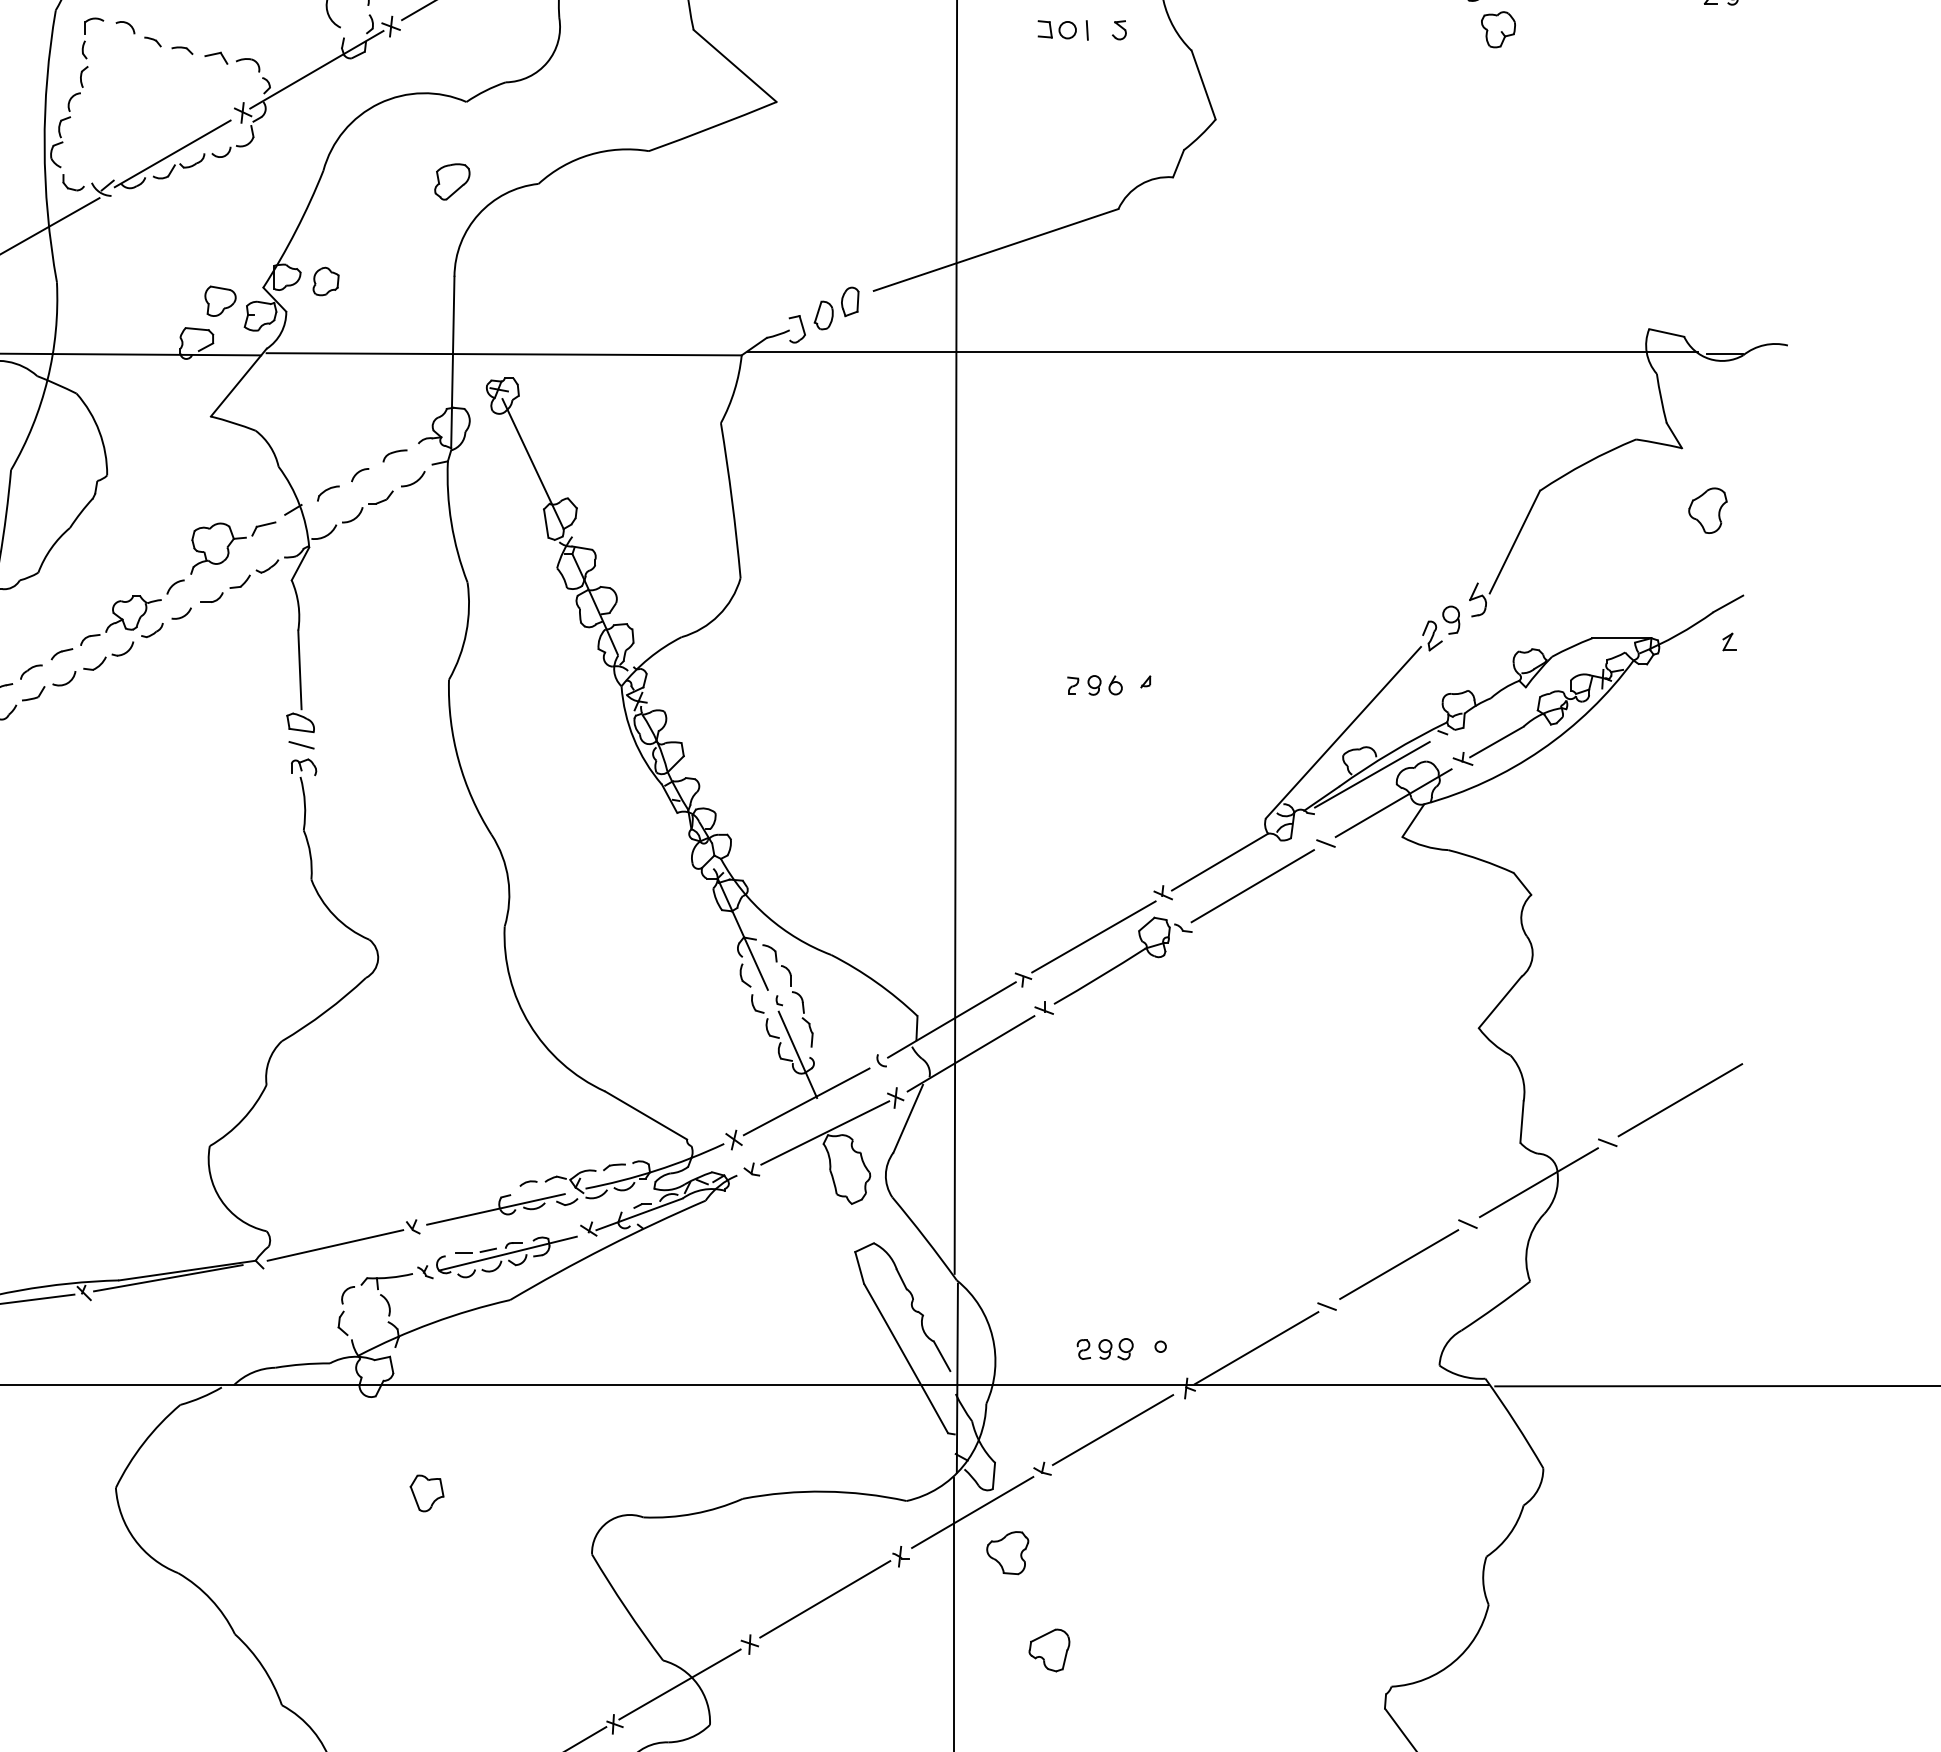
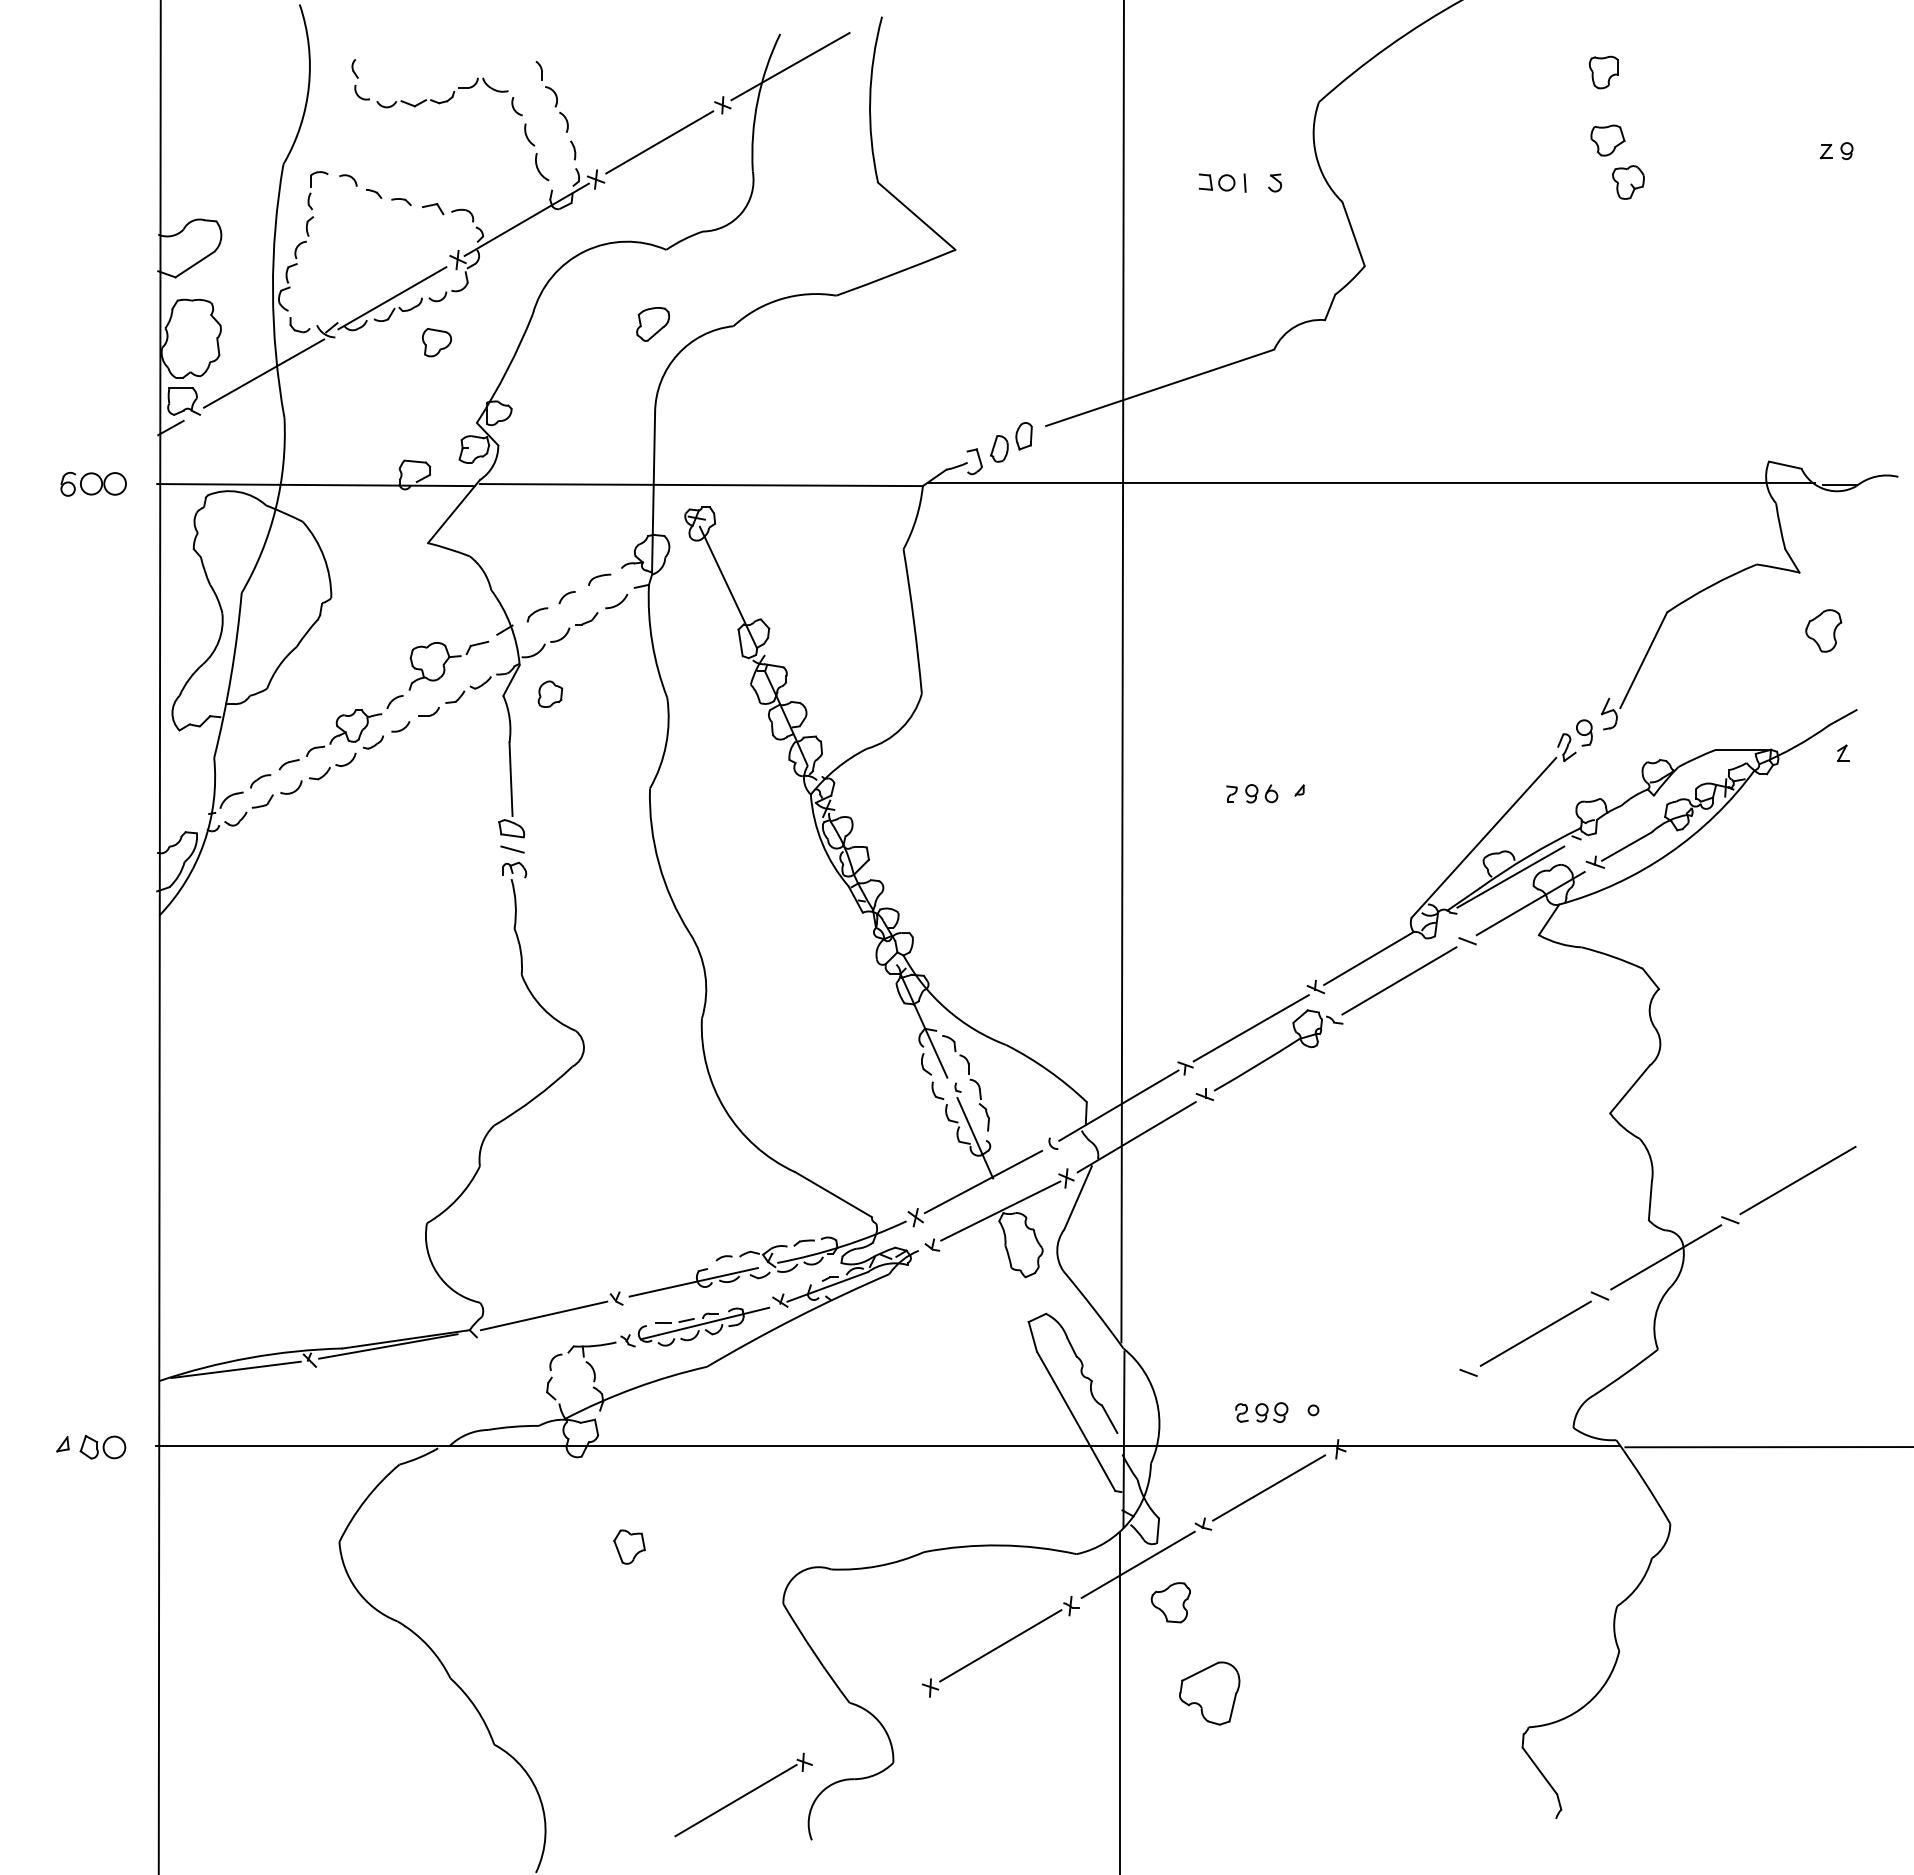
part: (326, 280) -> (550, 693), moved
part: (221, 301) -> (437, 342), moved
line: (1256, 1347) -> (1402, 1411), removed
part: (1049, 1650) -> (1209, 1693), size x1.6
line: (679, 1683) -> (864, 1724), removed

